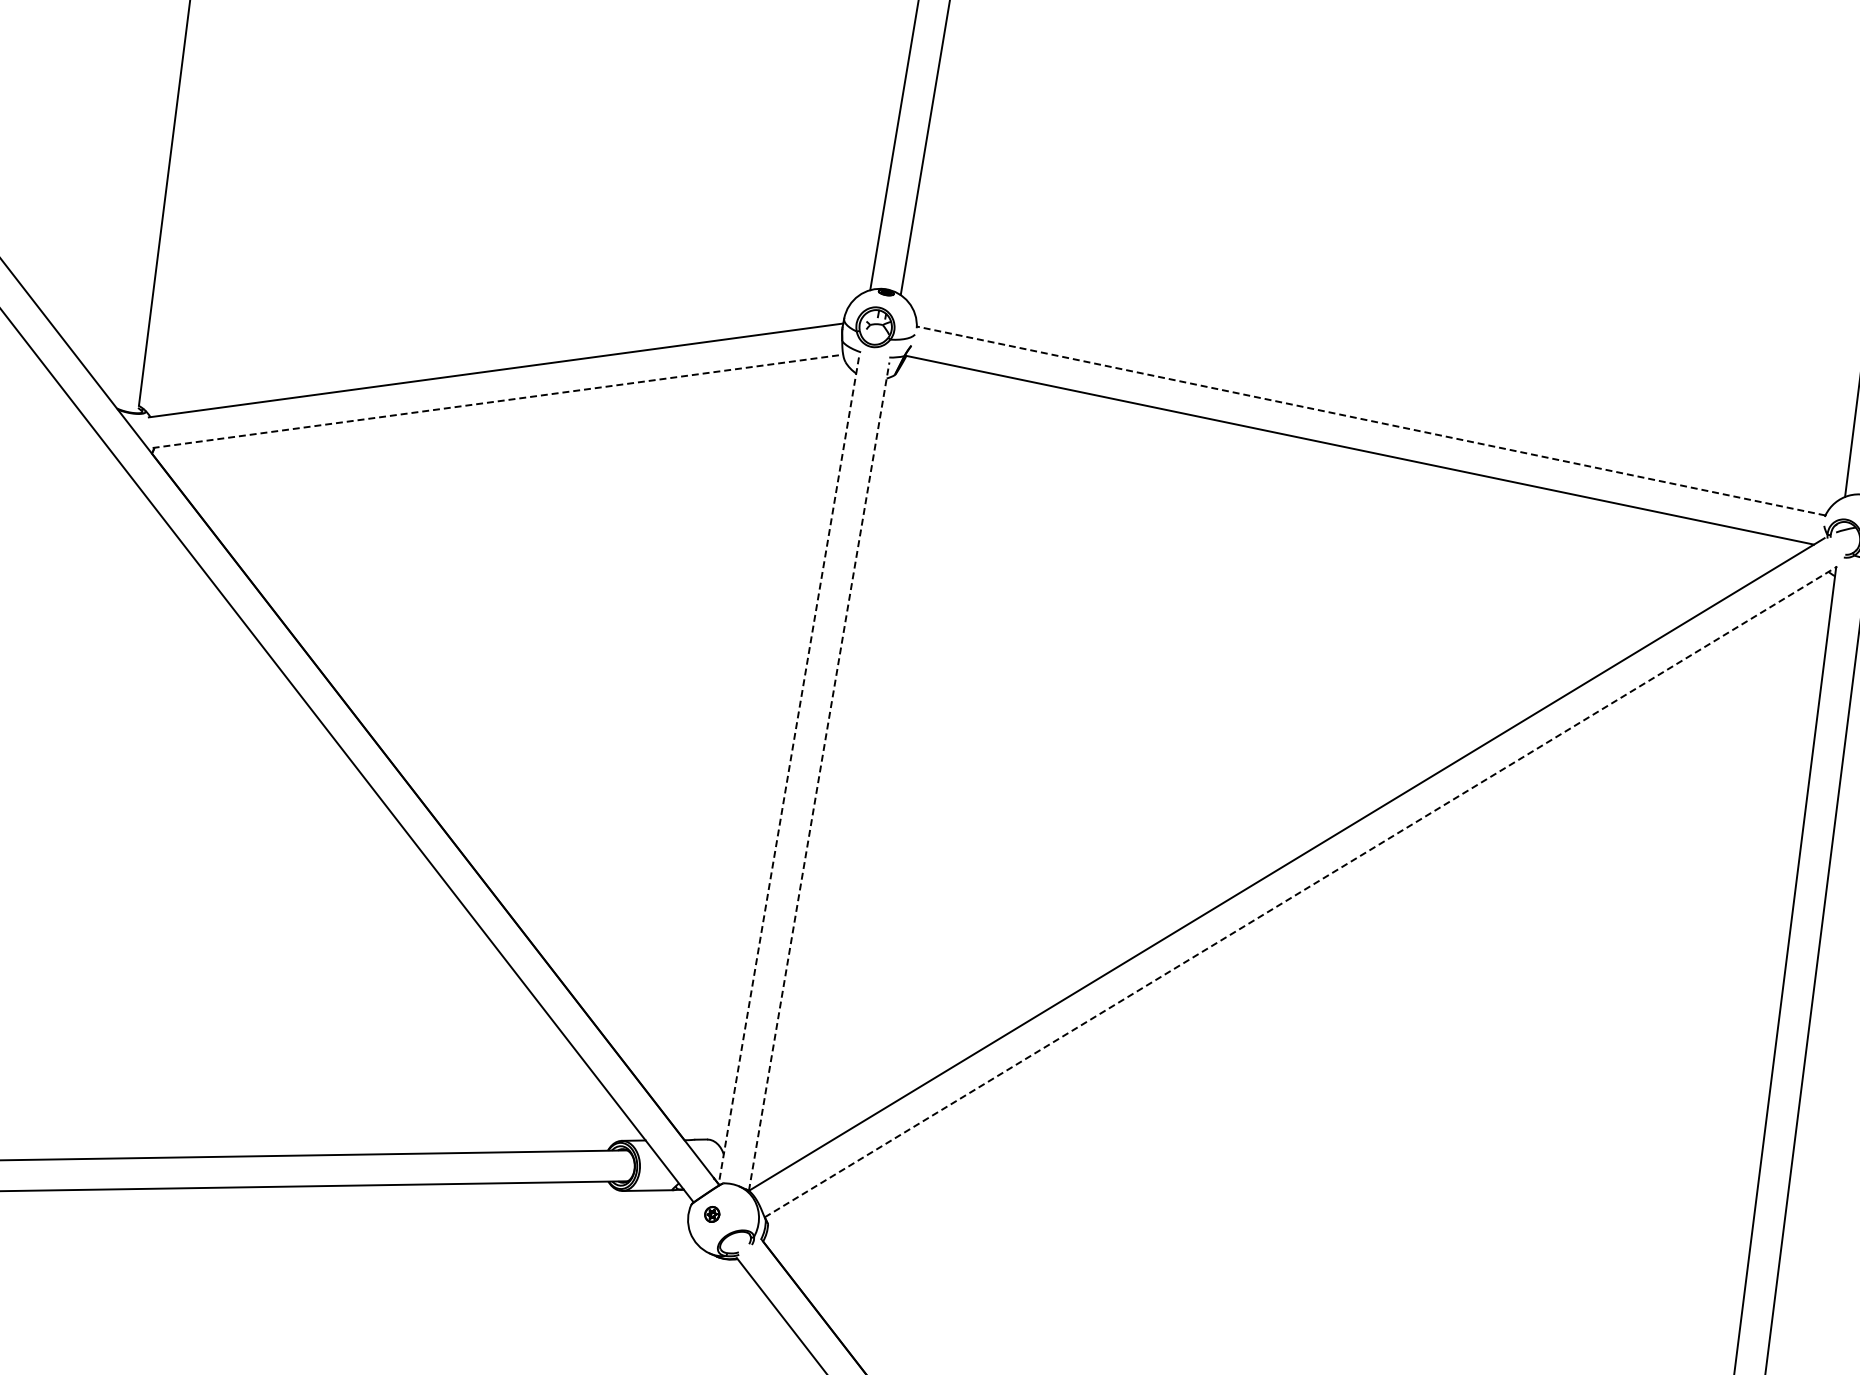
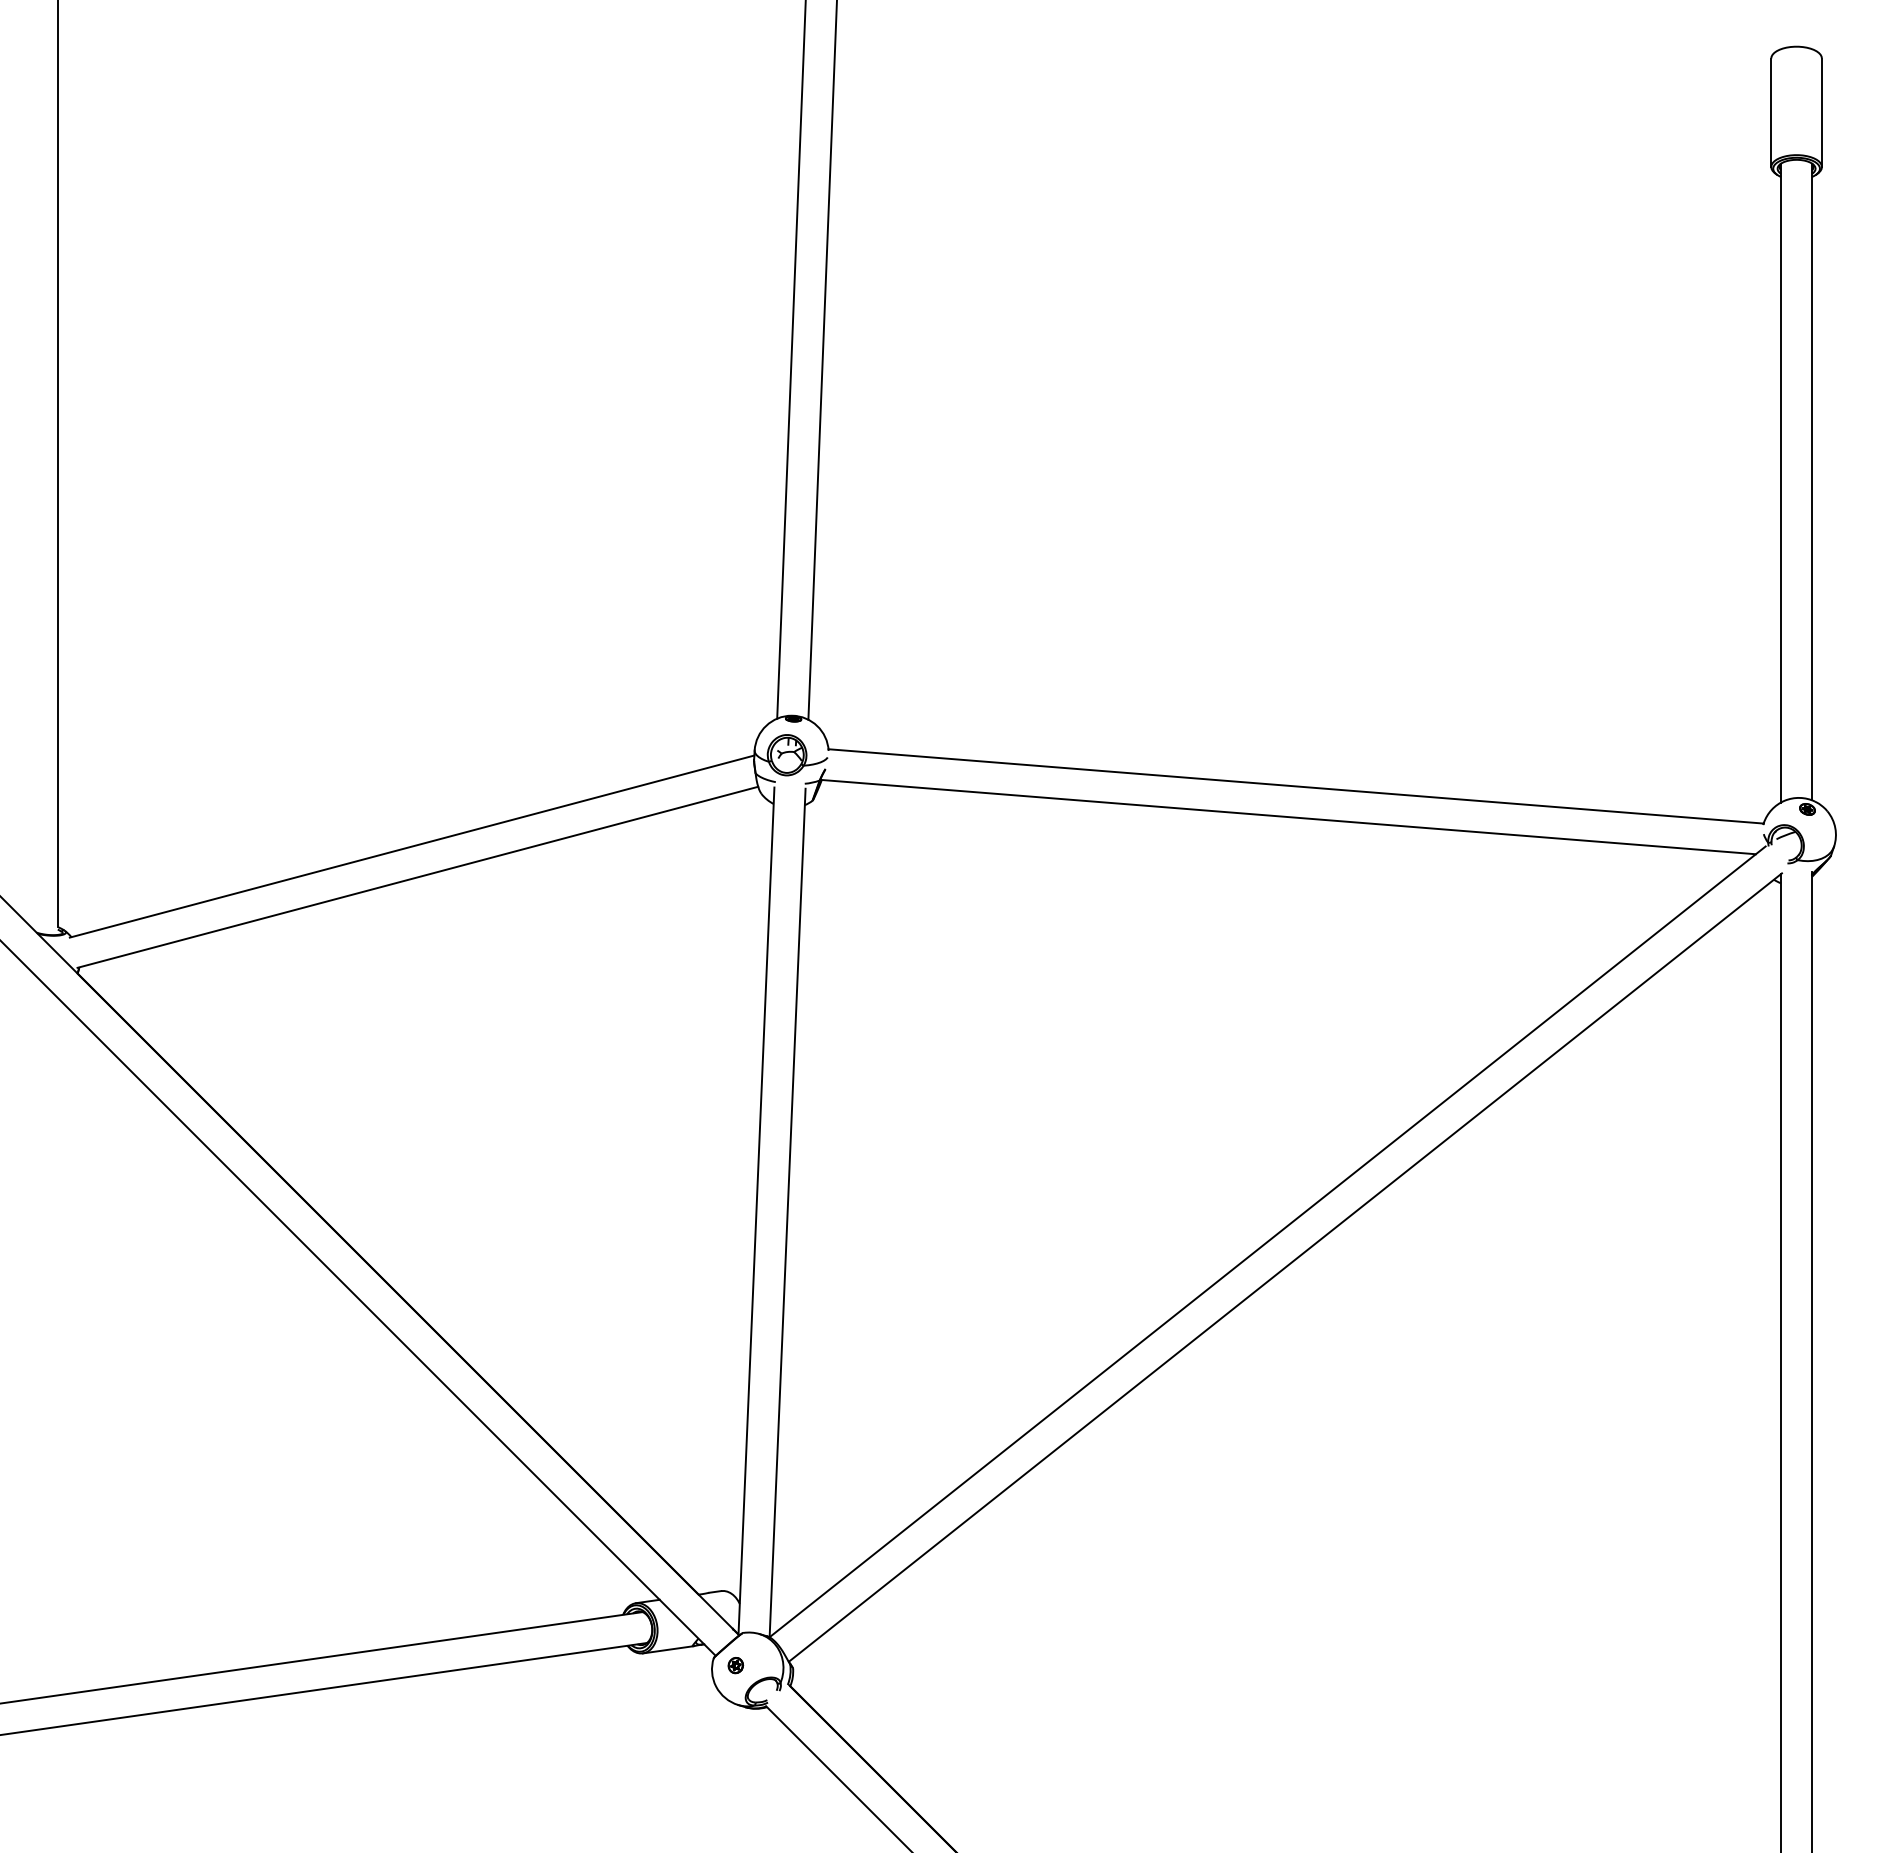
line: (498, 401) -> (418, 877), dashed -> solid
line: (1370, 421) -> (1295, 786), dashed -> solid
line: (788, 771) -> (756, 1211), dashed -> solid
line: (819, 776) -> (787, 1212), dashed -> solid
line: (1301, 891) -> (1285, 1267), dashed -> solid

